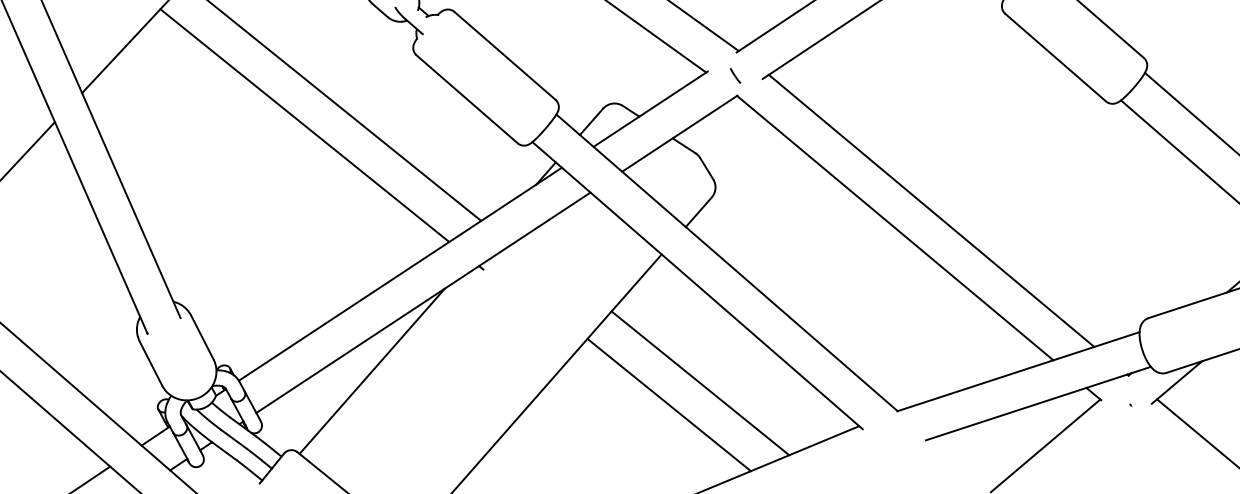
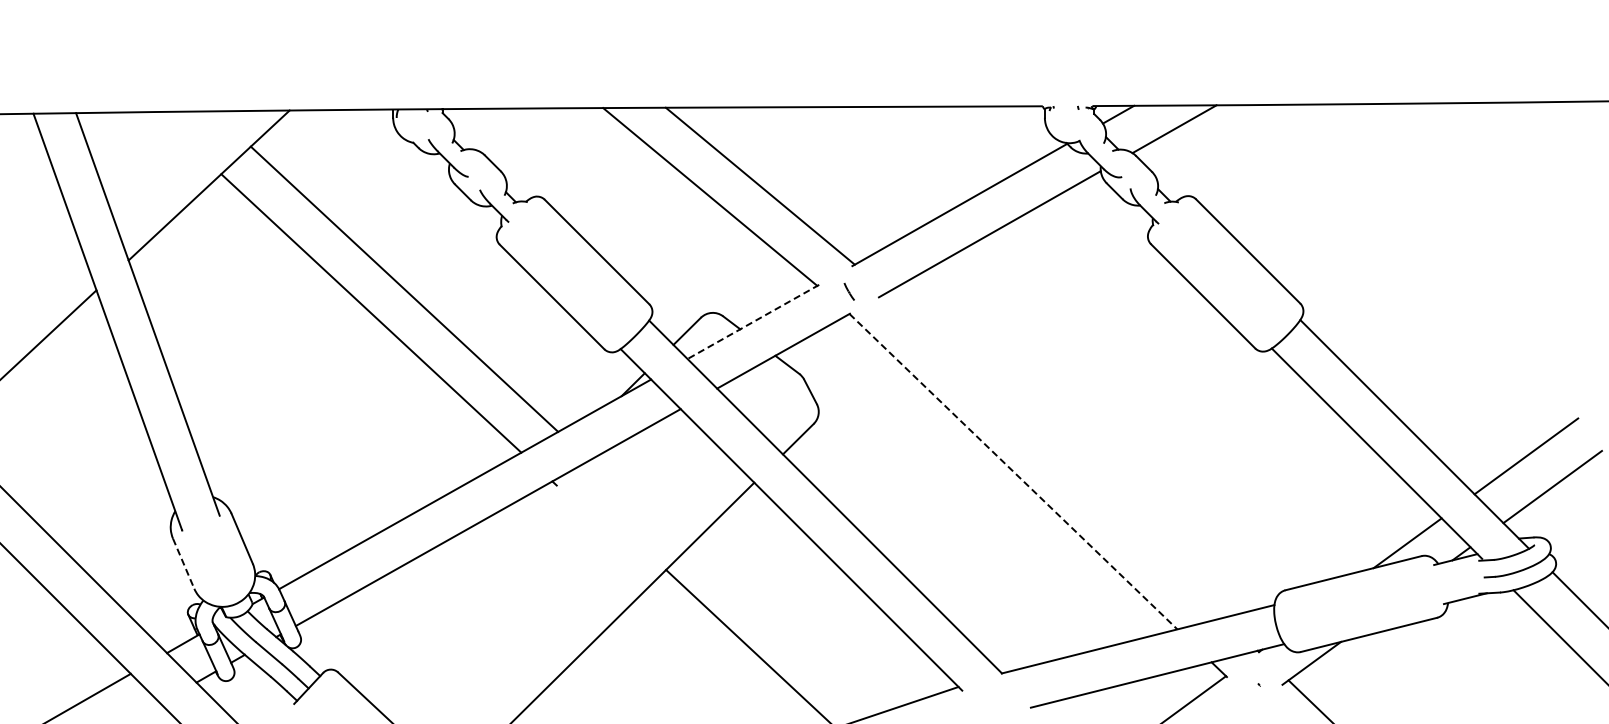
line: (650, 108) -> (753, 321), solid -> dashed
line: (931, 210) -> (1054, 455), removed
line: (895, 228) -> (1013, 472), solid -> dashed
line: (150, 364) -> (183, 564), solid -> dashed
line: (372, 370) -> (426, 588), removed
line: (699, 383) -> (786, 627), removed

